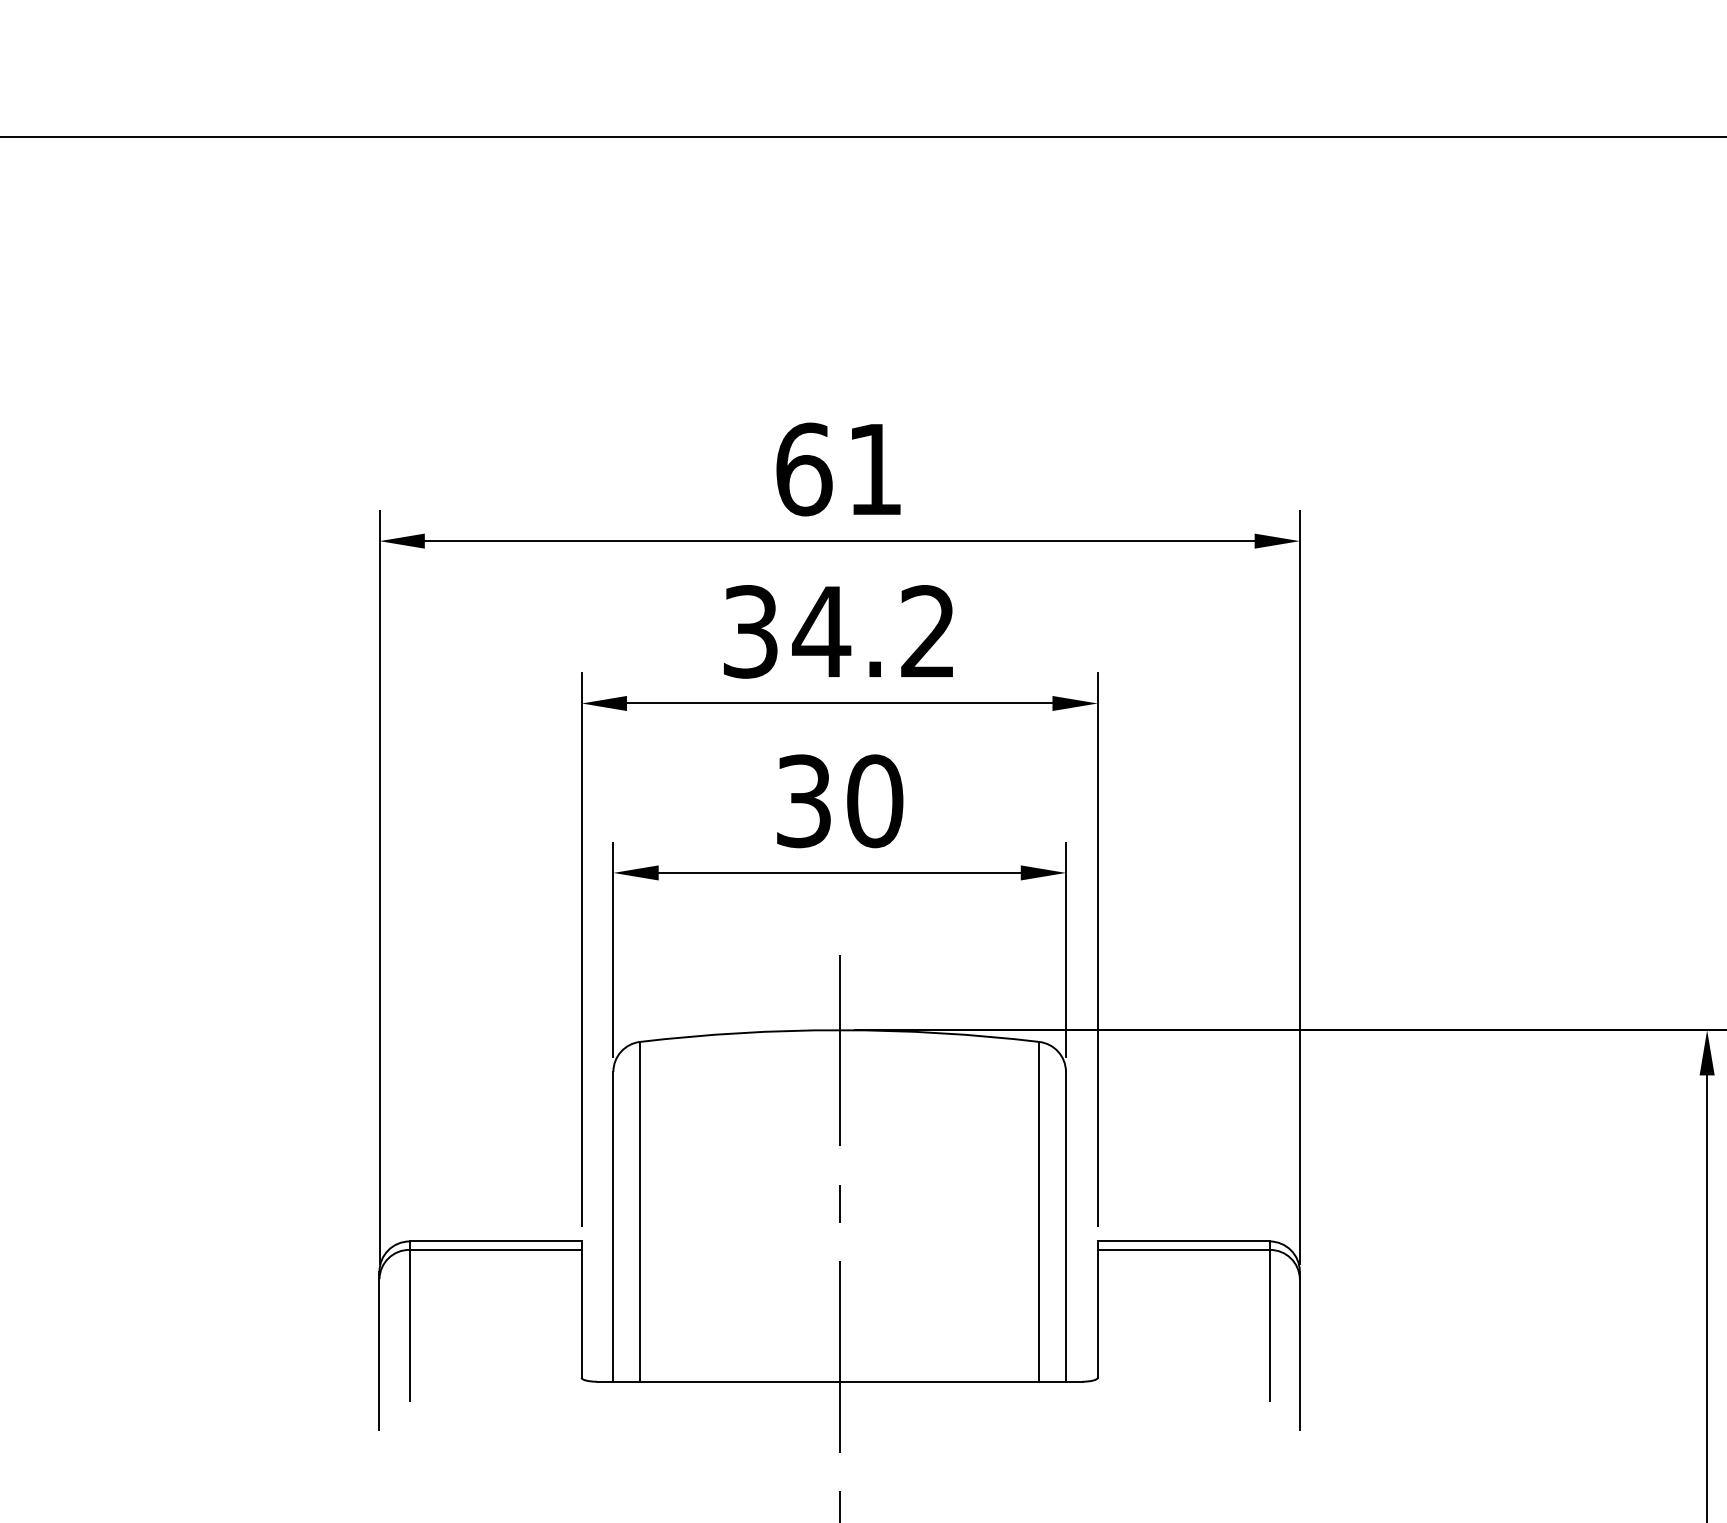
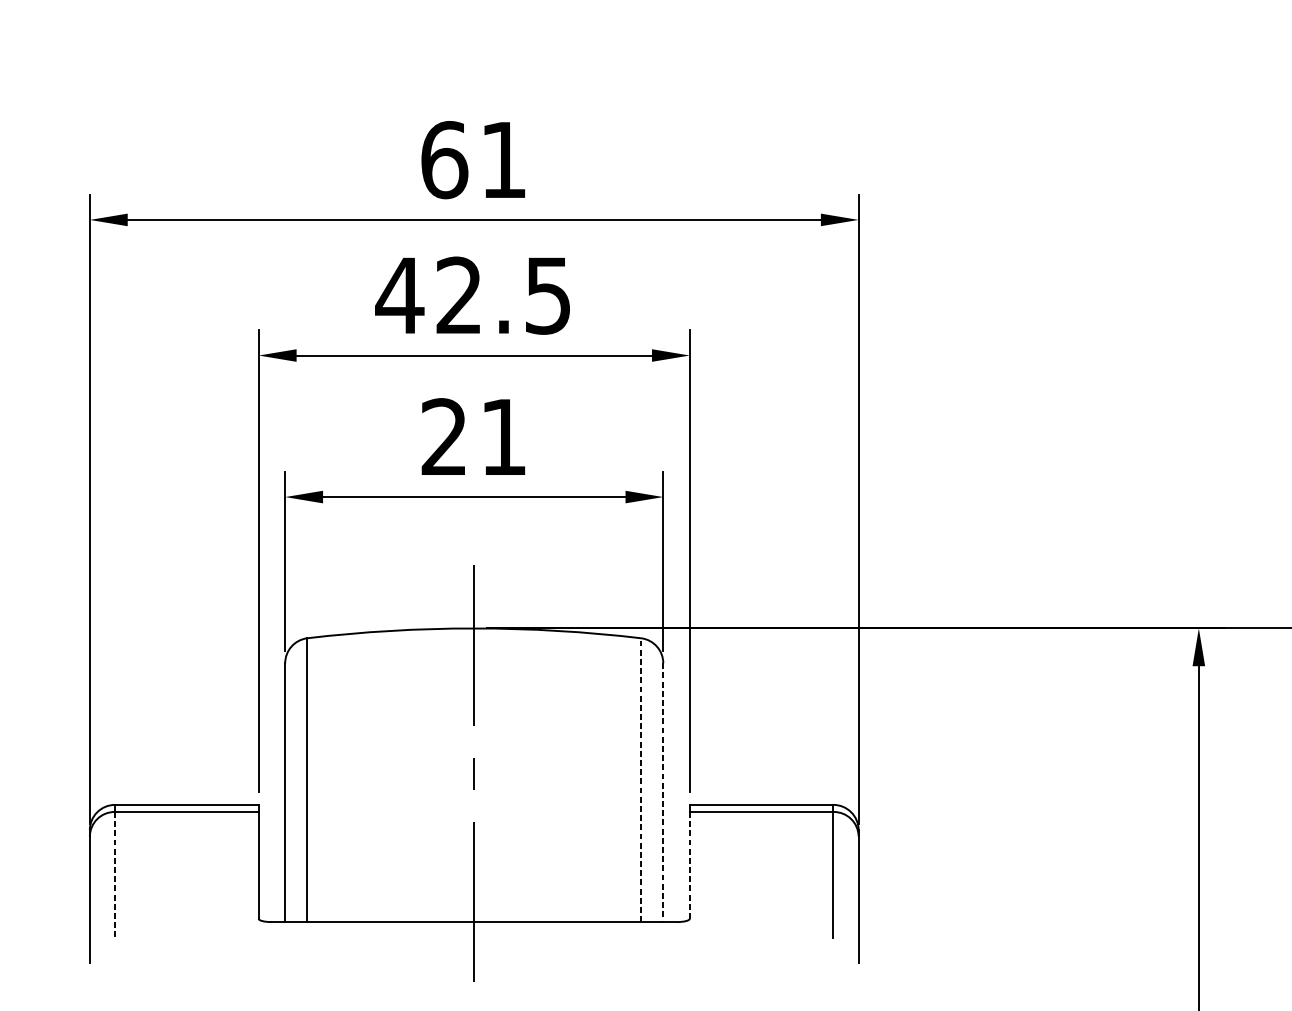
text: (837, 631) -> (472, 295), 34.2 -> 42.5
text: (839, 801) -> (474, 437), 30 -> 21
line: (1039, 1211) -> (641, 779), solid -> dashed
line: (1065, 1226) -> (662, 792), solid -> dashed
line: (1097, 1313) -> (689, 865), solid -> dashed
line: (409, 1325) -> (114, 875), solid -> dashed

